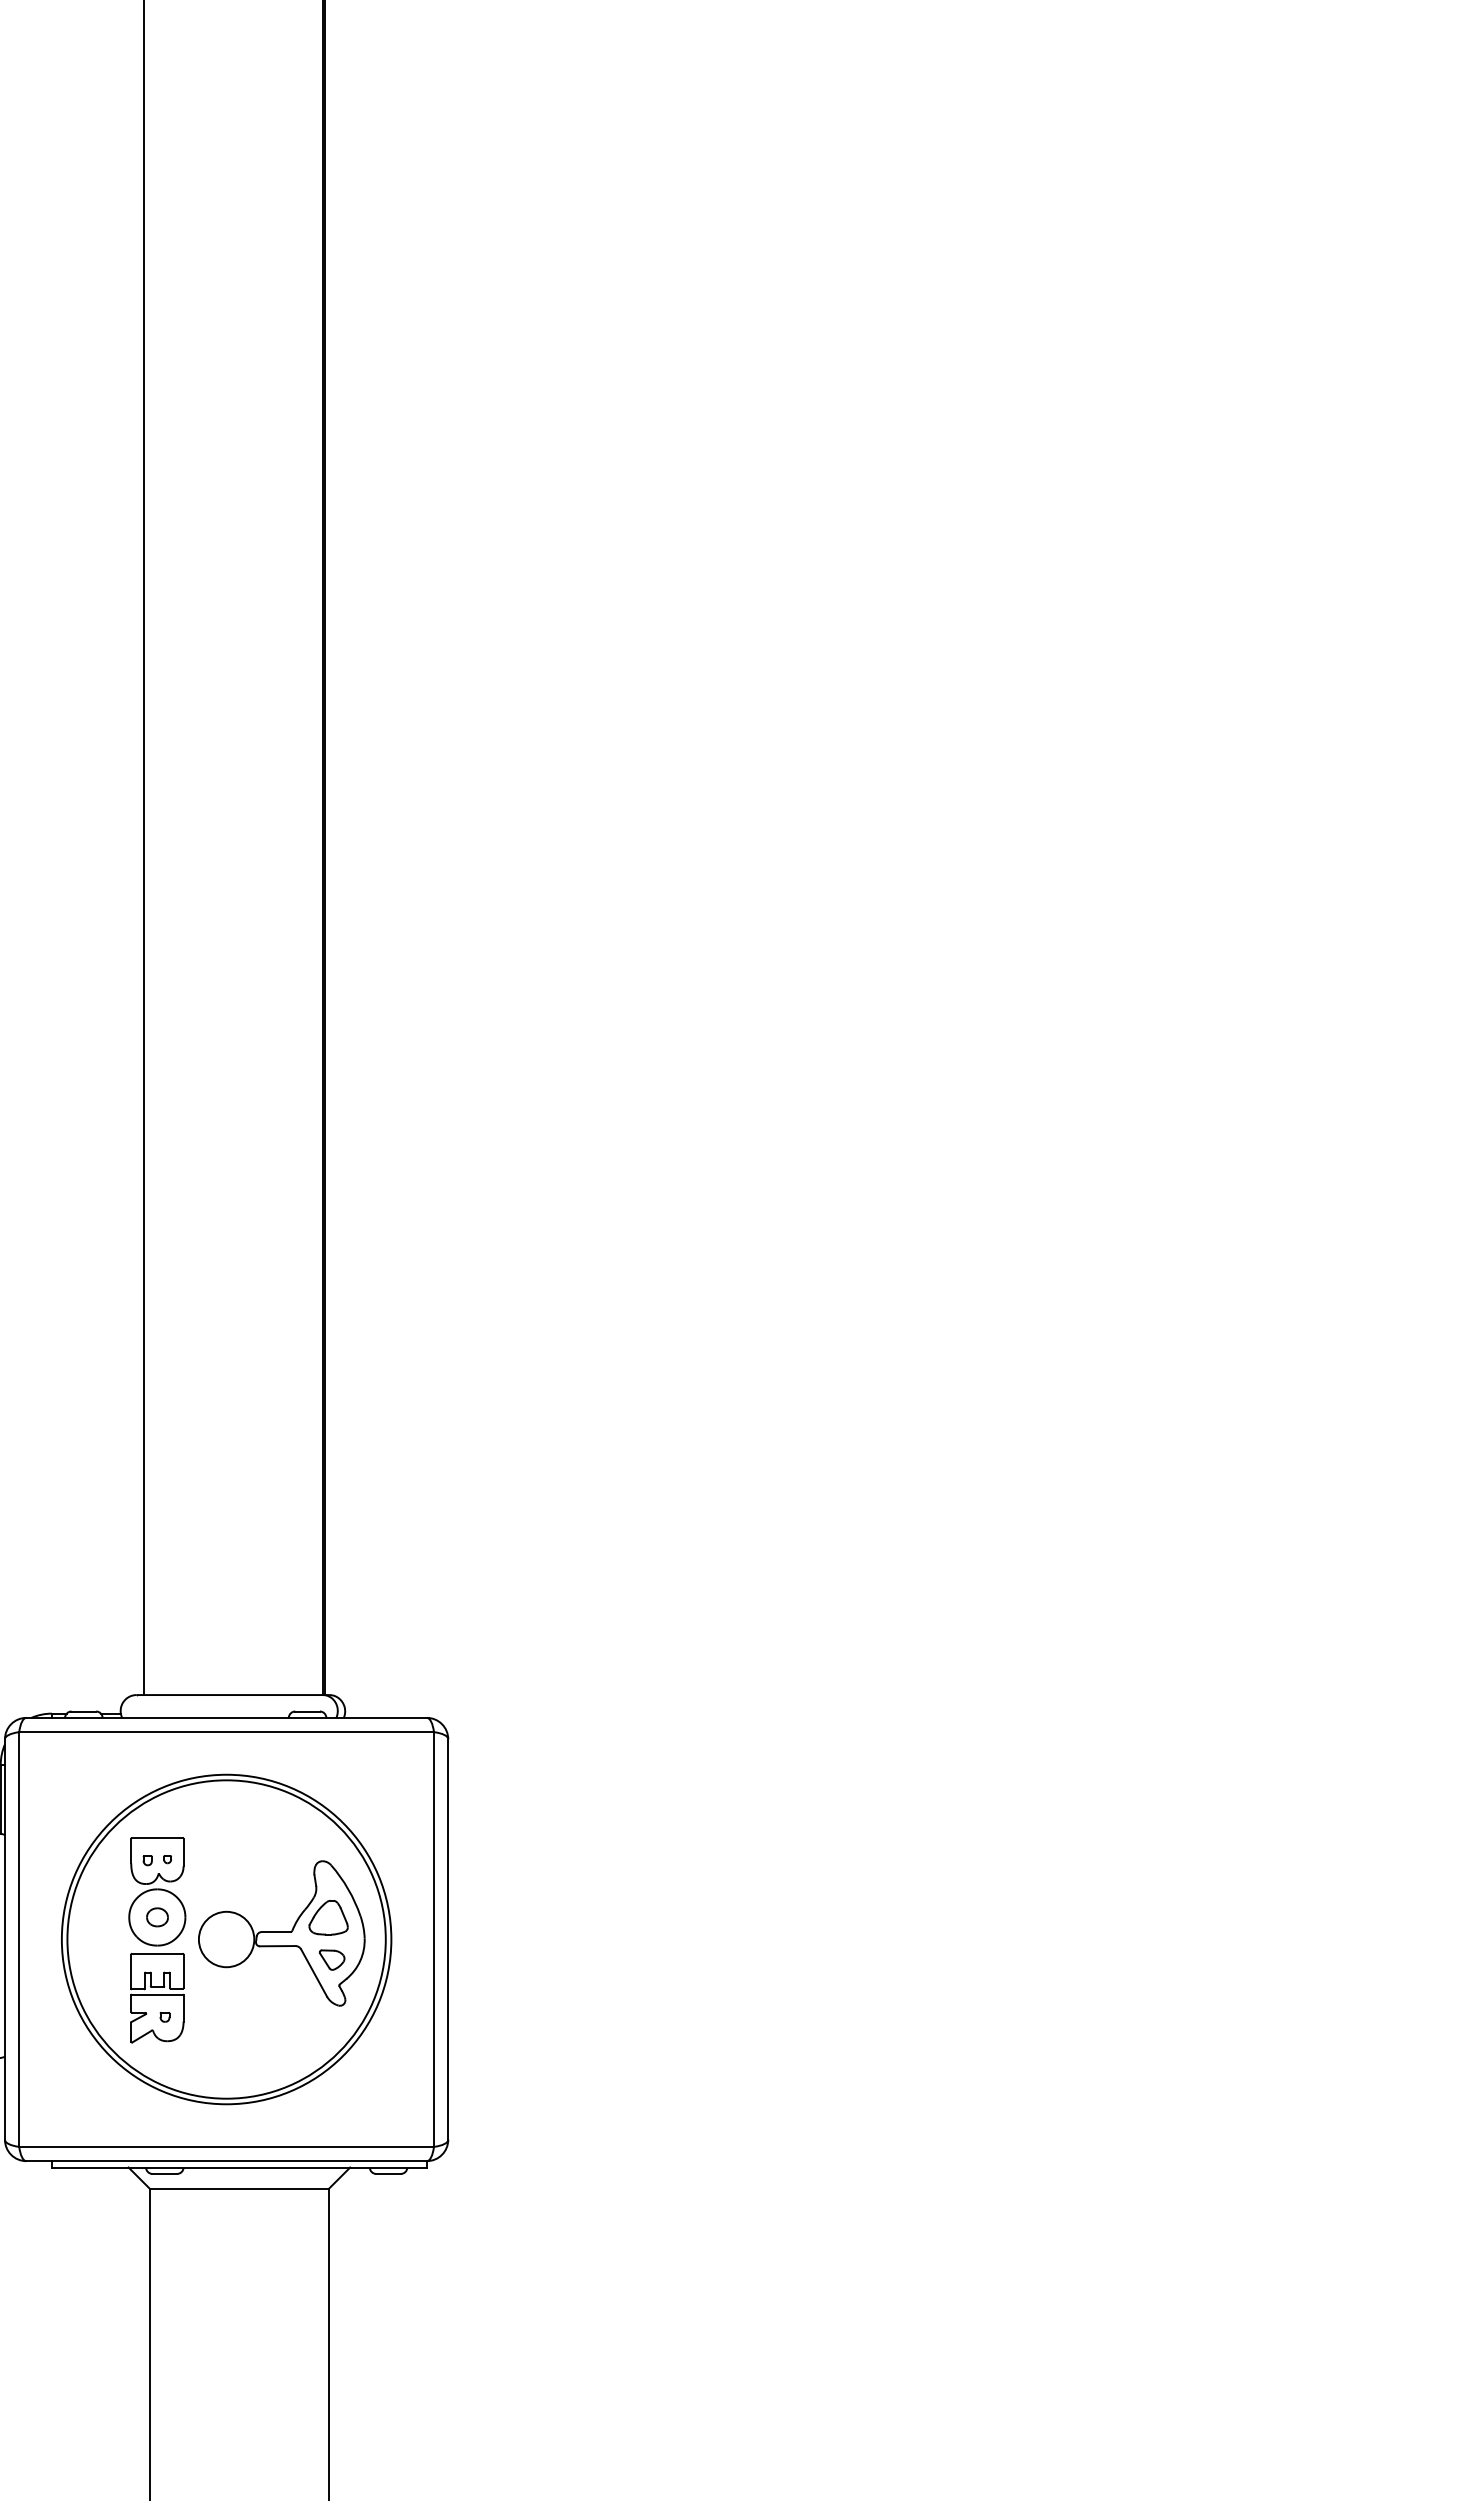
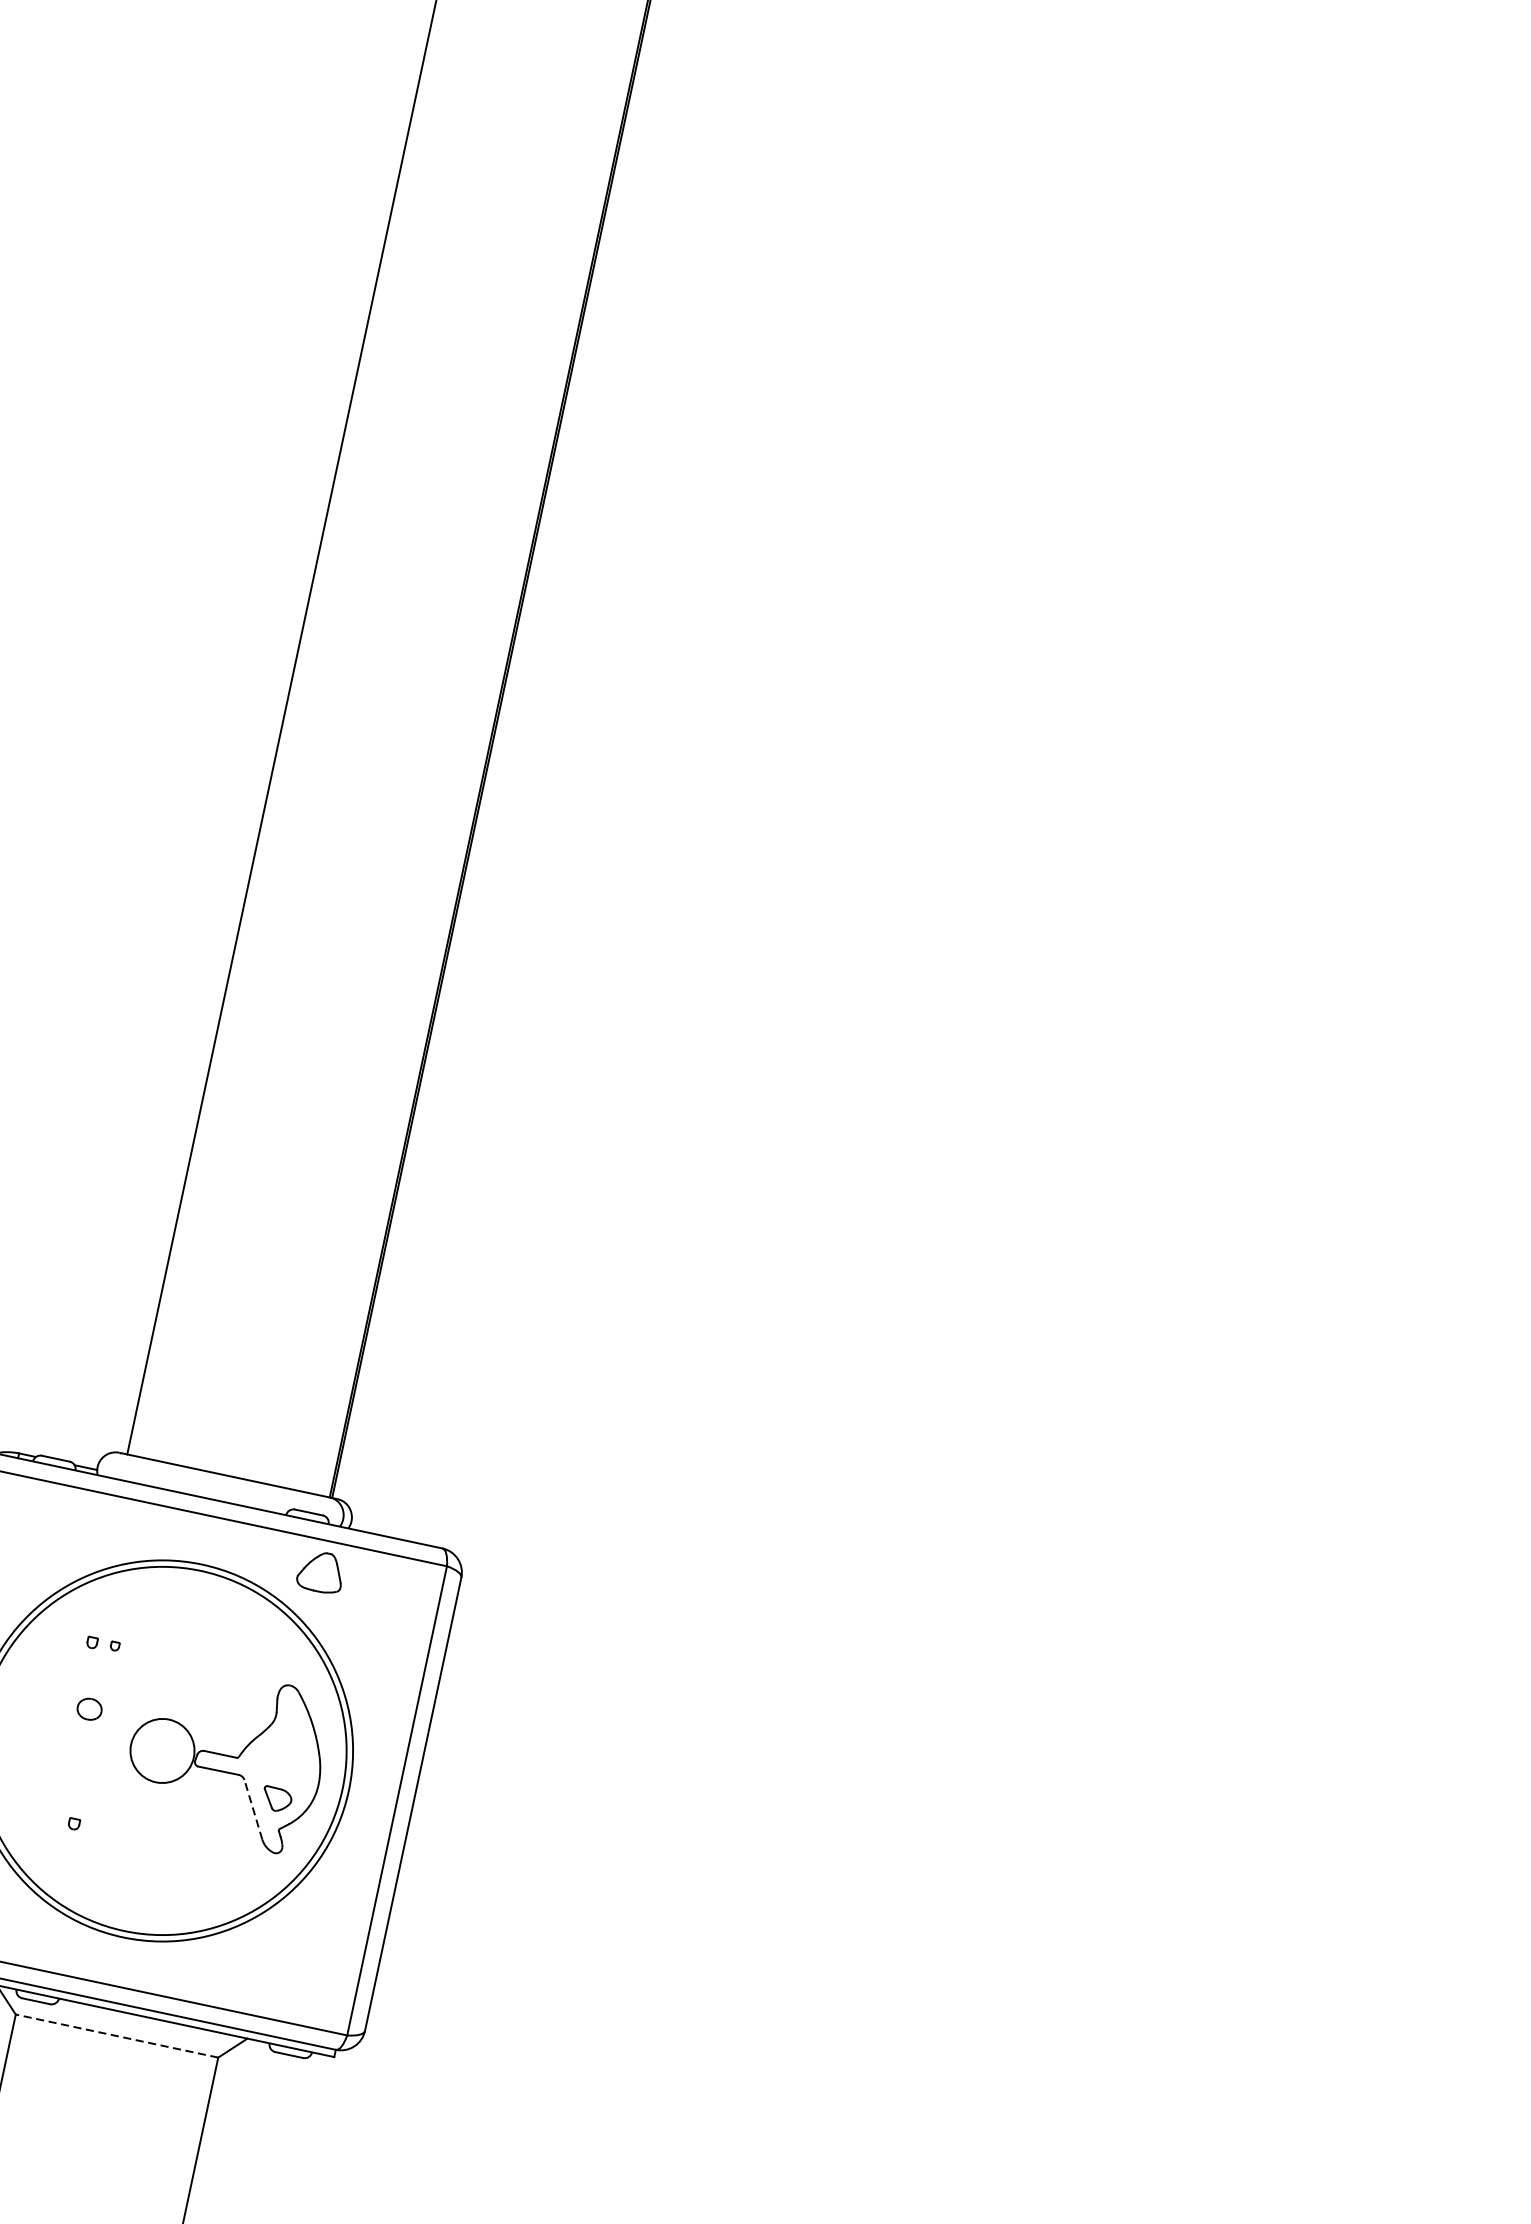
part: (328, 1917) -> (321, 1571), moved
part: (157, 1940) -> (84, 1735), removed
line: (314, 1972) -> (254, 1809), solid -> dashed
line: (238, 2188) -> (116, 2035), solid -> dashed

